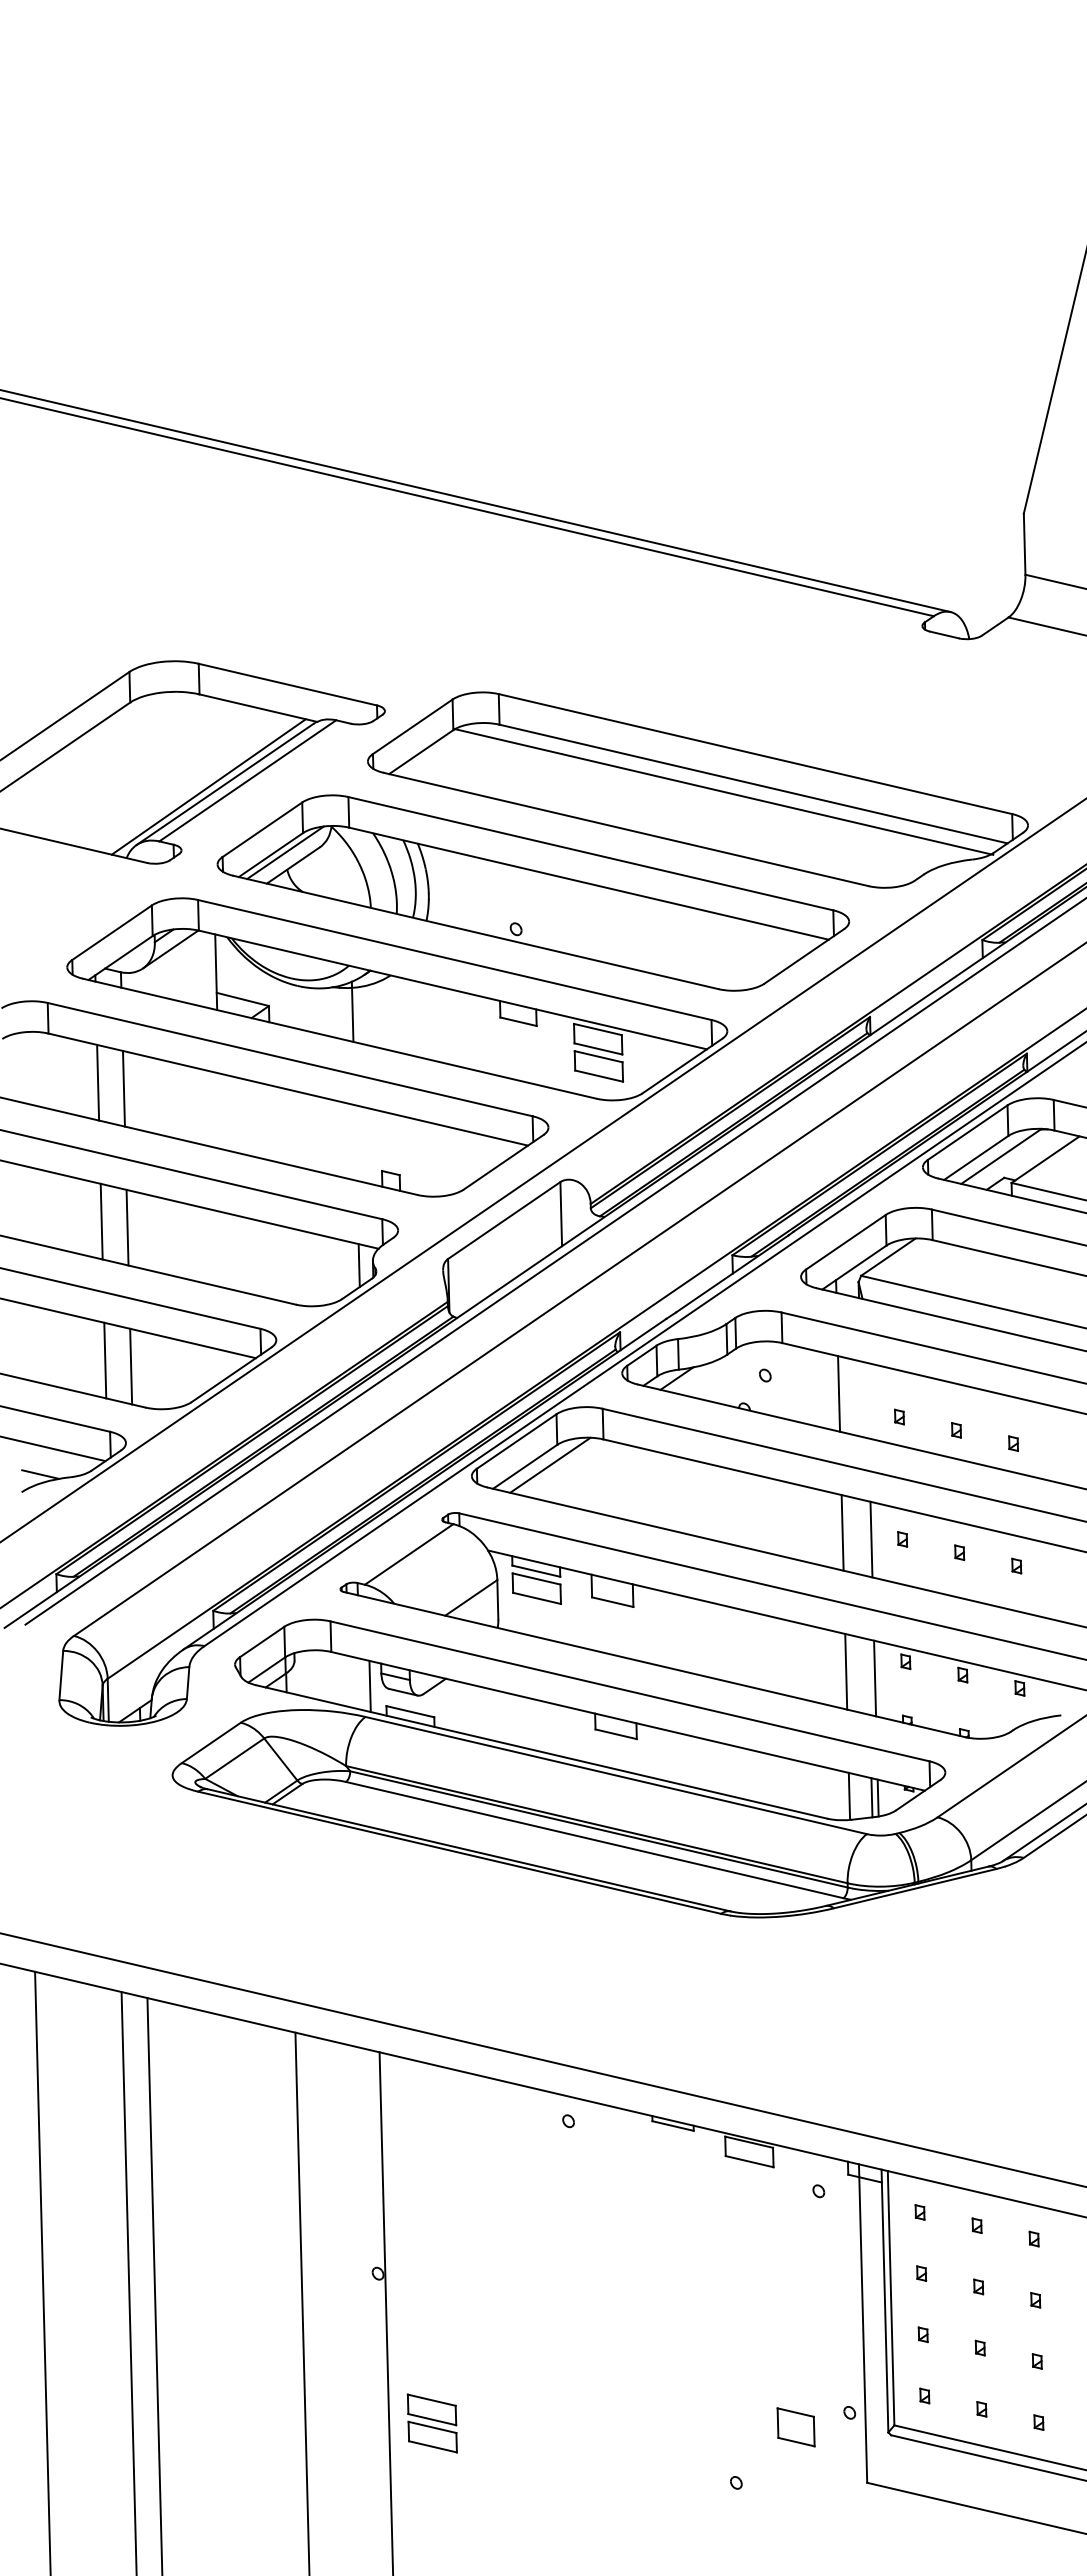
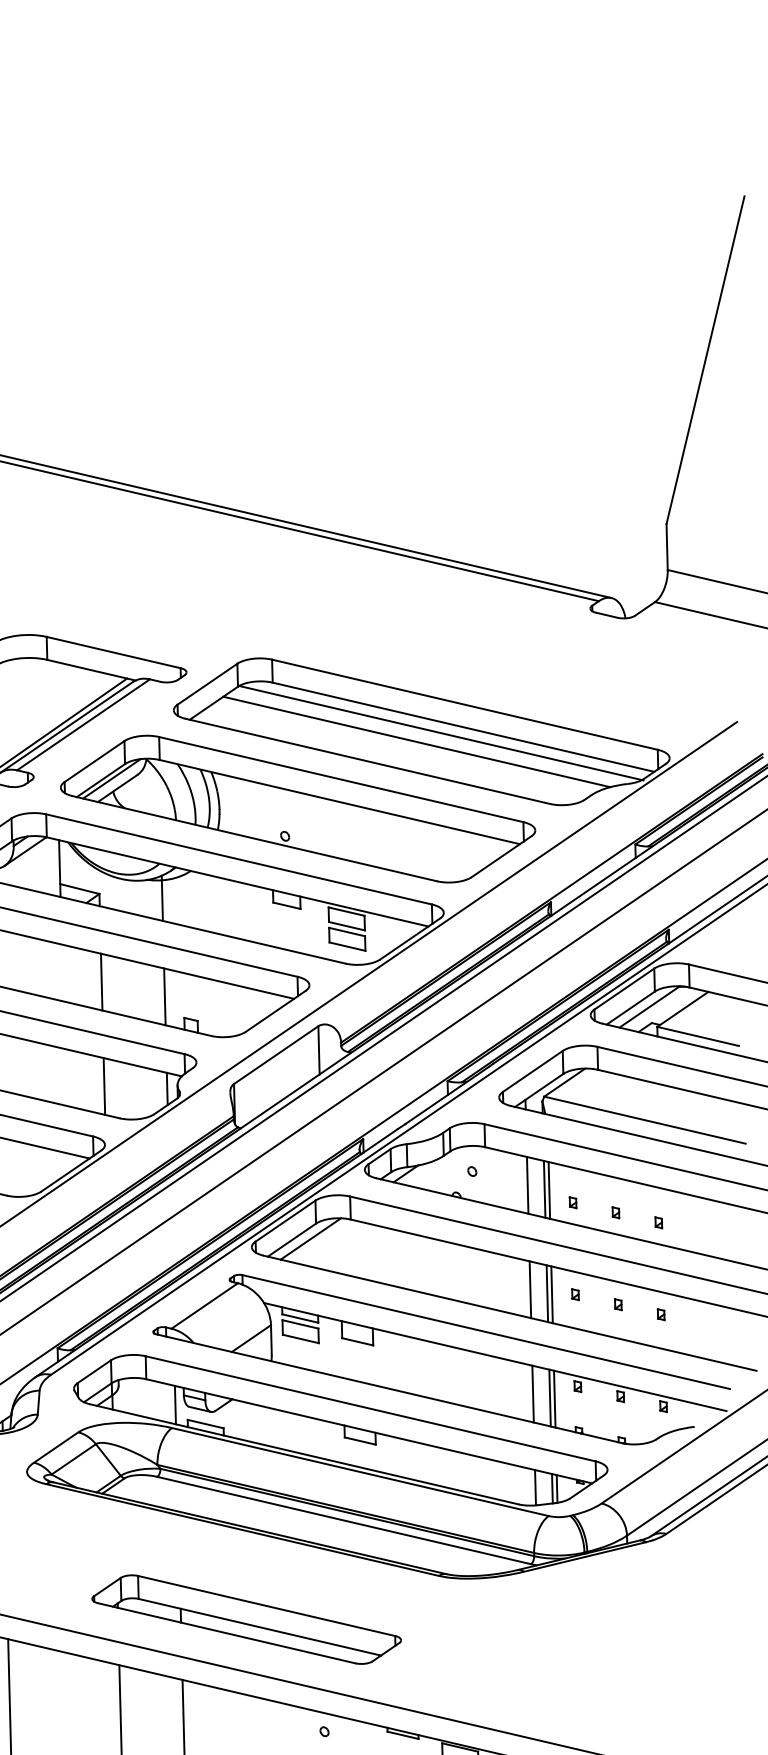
line: (691, 803) -> (416, 741), added
line: (271, 1123) -> (101, 982), added
line: (356, 1142) -> (165, 996), added
line: (275, 1262) -> (104, 1086), added
line: (861, 1399) -> (544, 1189), added
line: (867, 1400) -> (549, 1190), added
line: (865, 1537) -> (547, 1293), added
line: (868, 1676) -> (549, 1397), added
part: (464, 1971) -> (246, 1619), added

